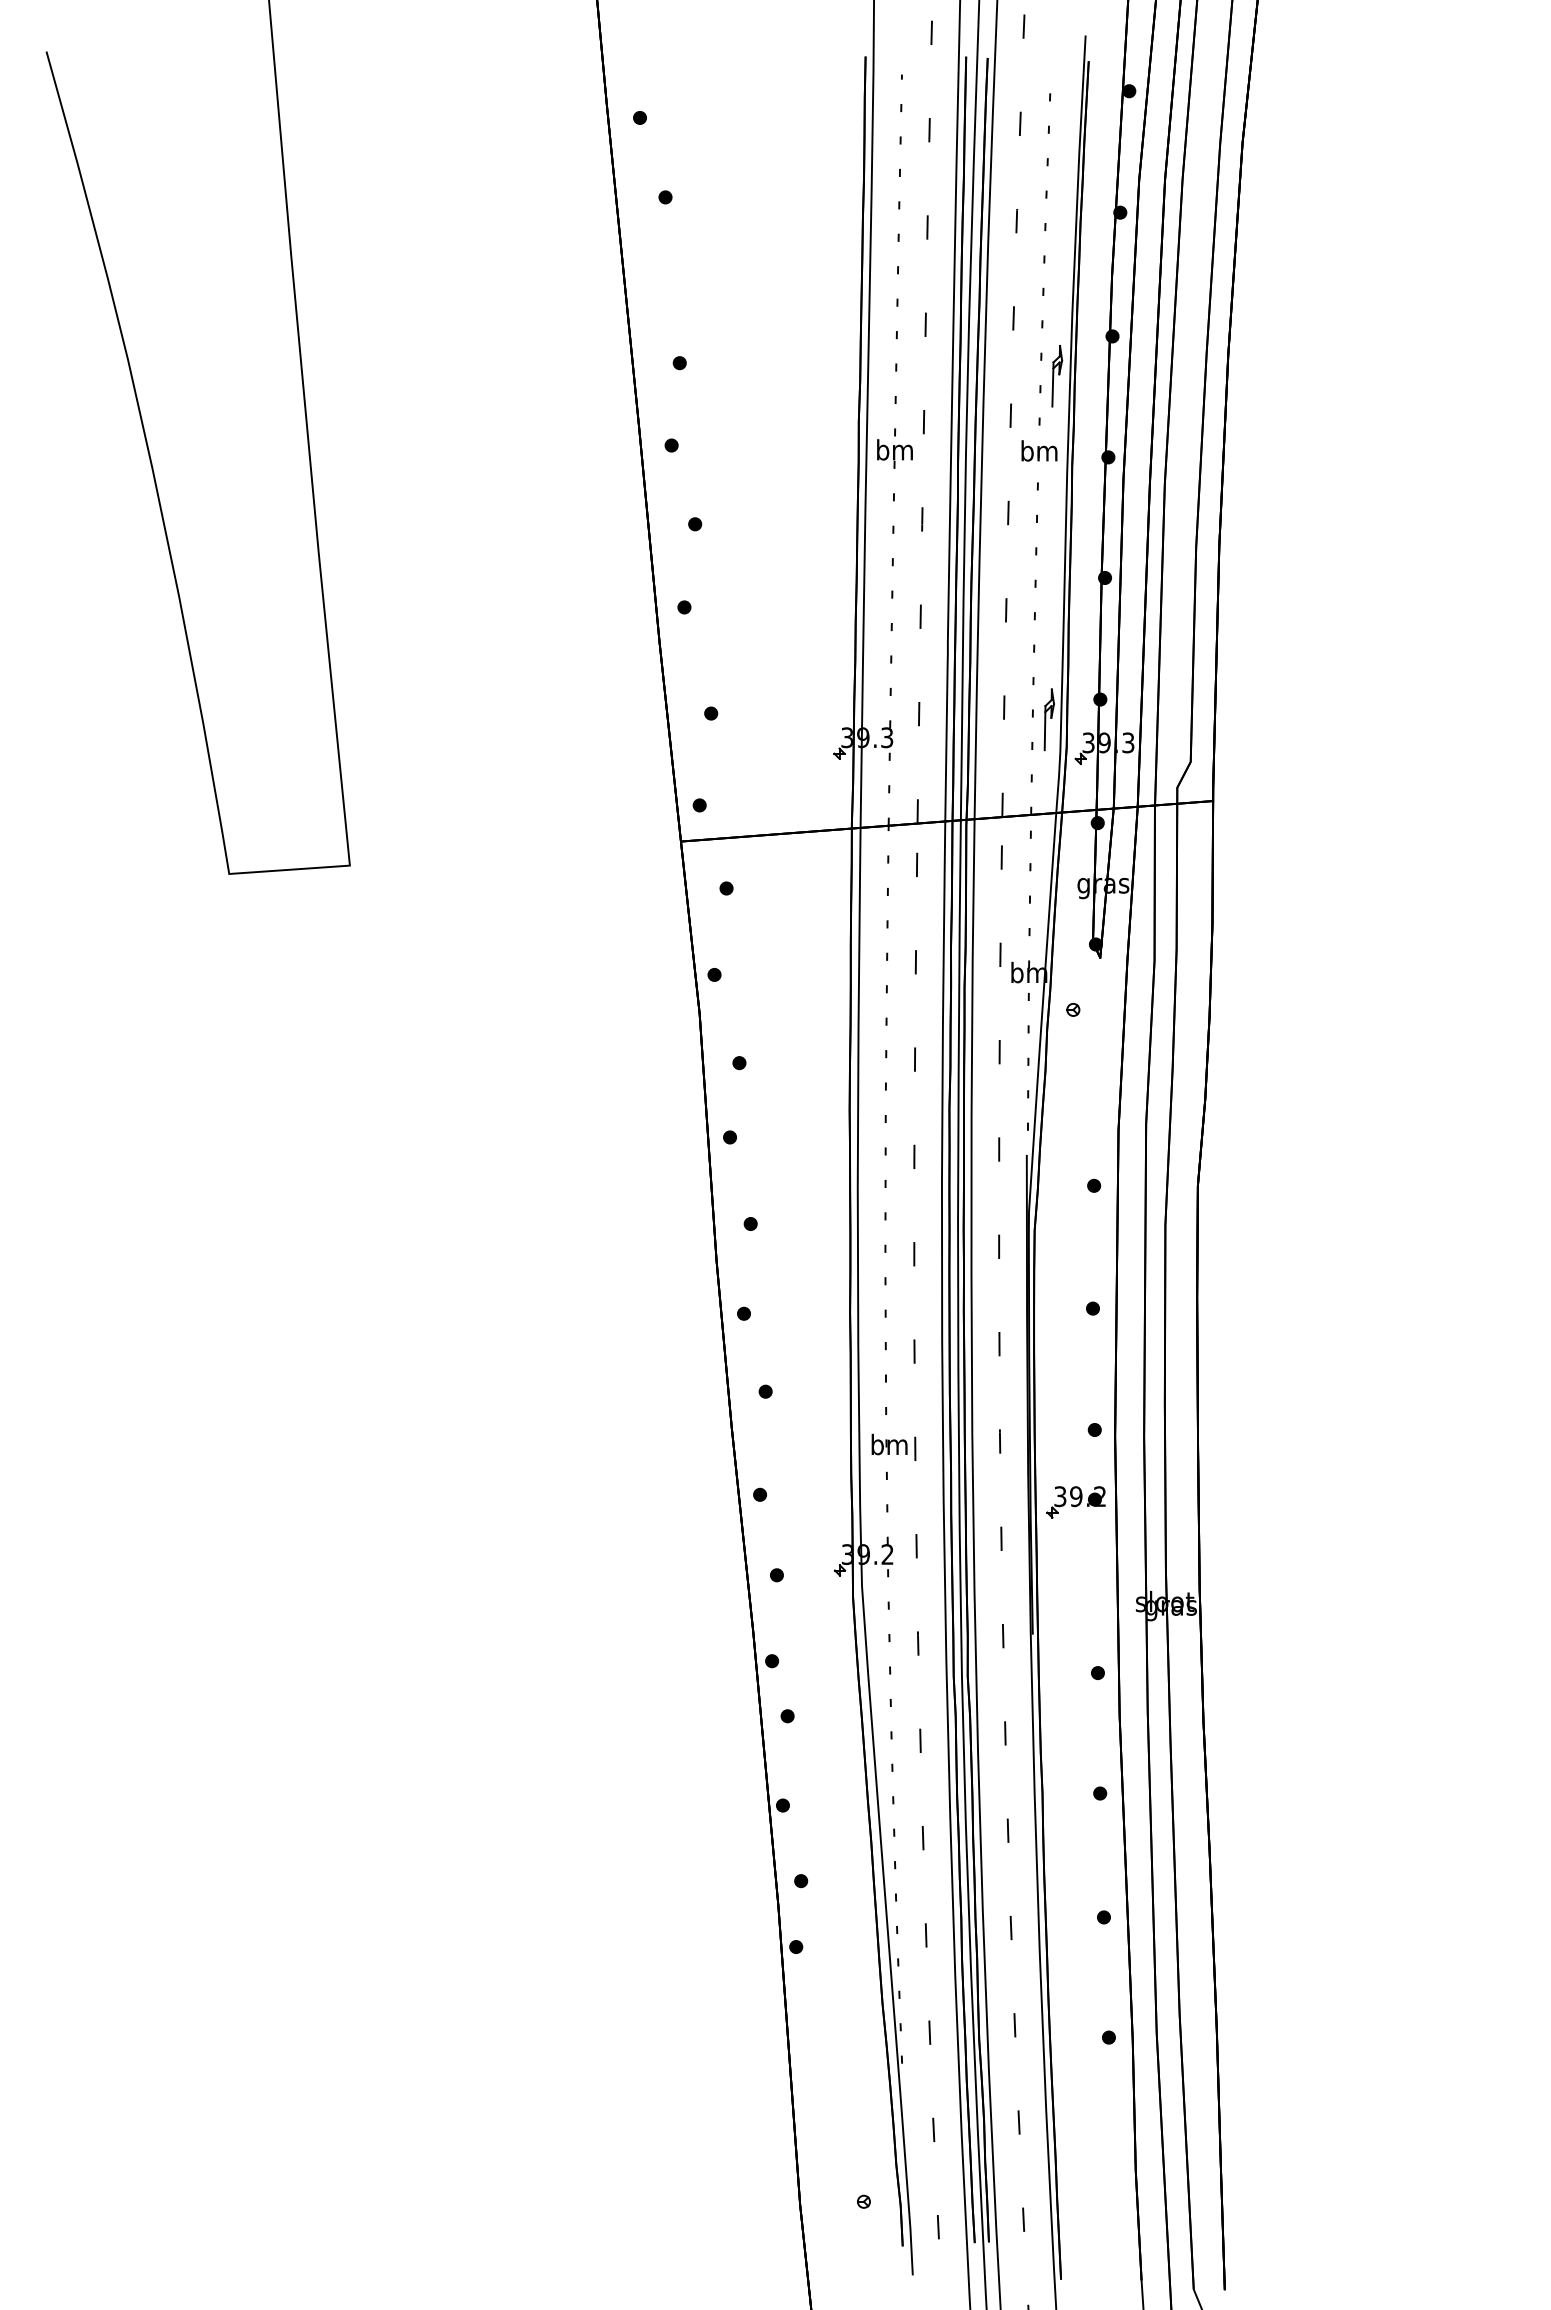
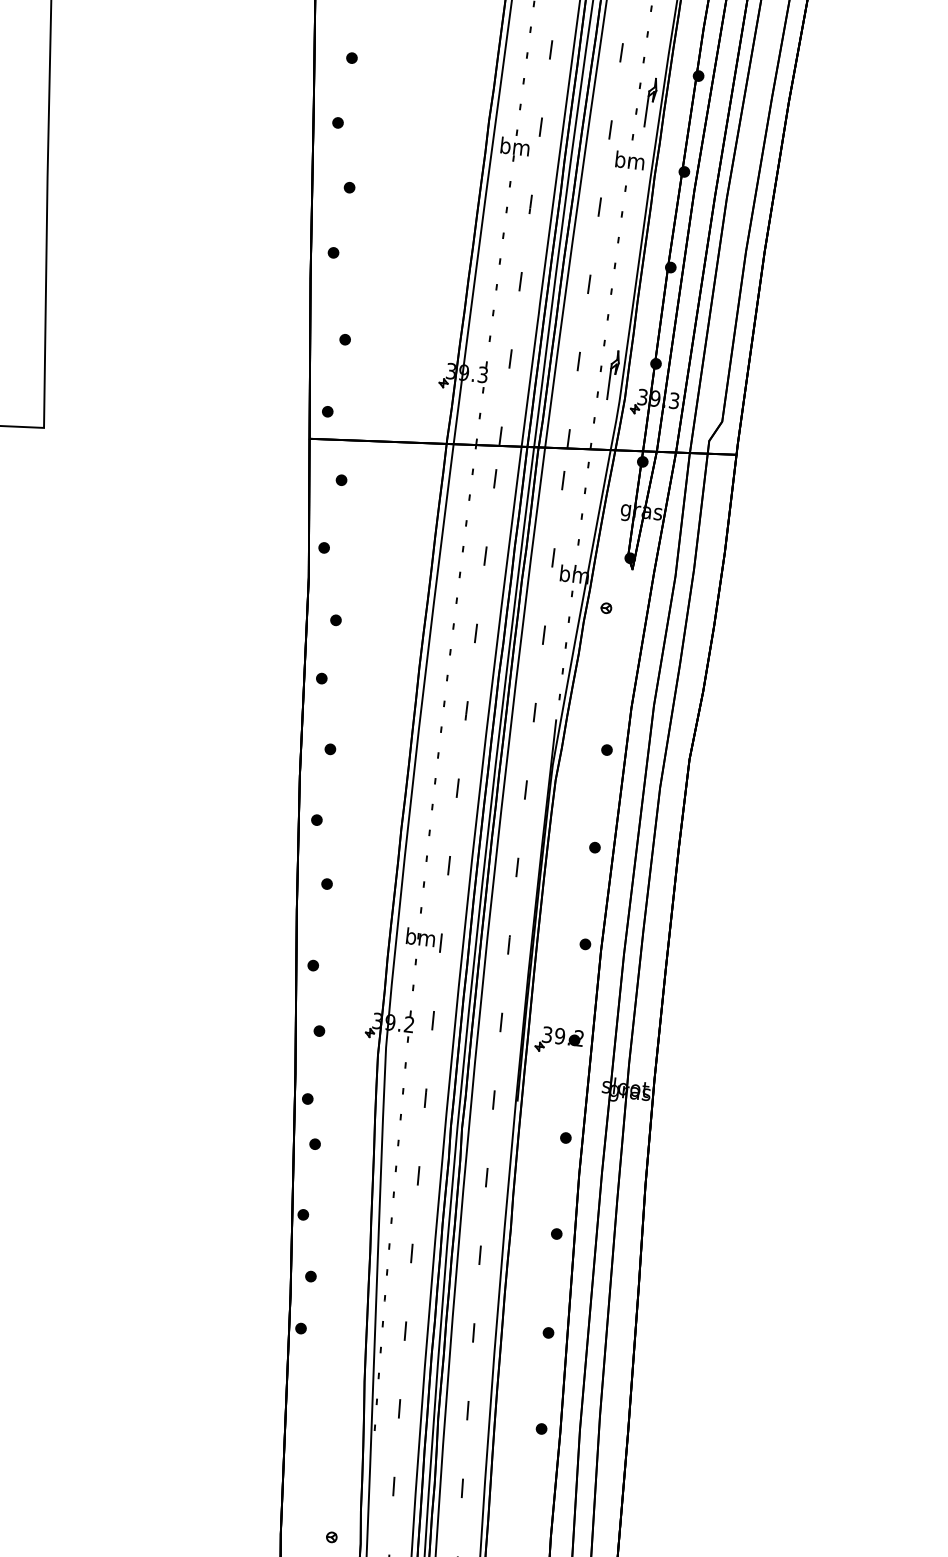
part: (1075, 1502) -> (558, 1040), moved

